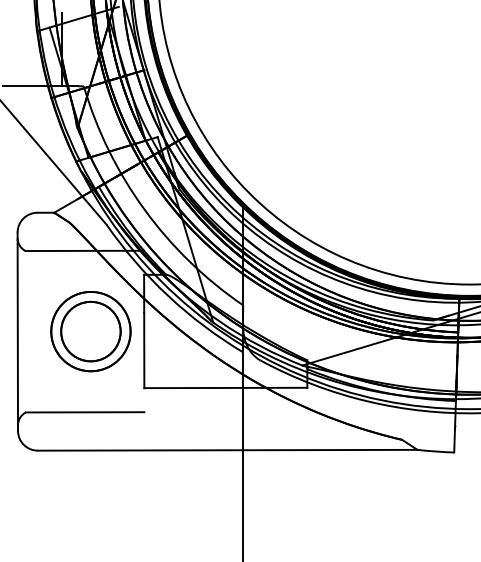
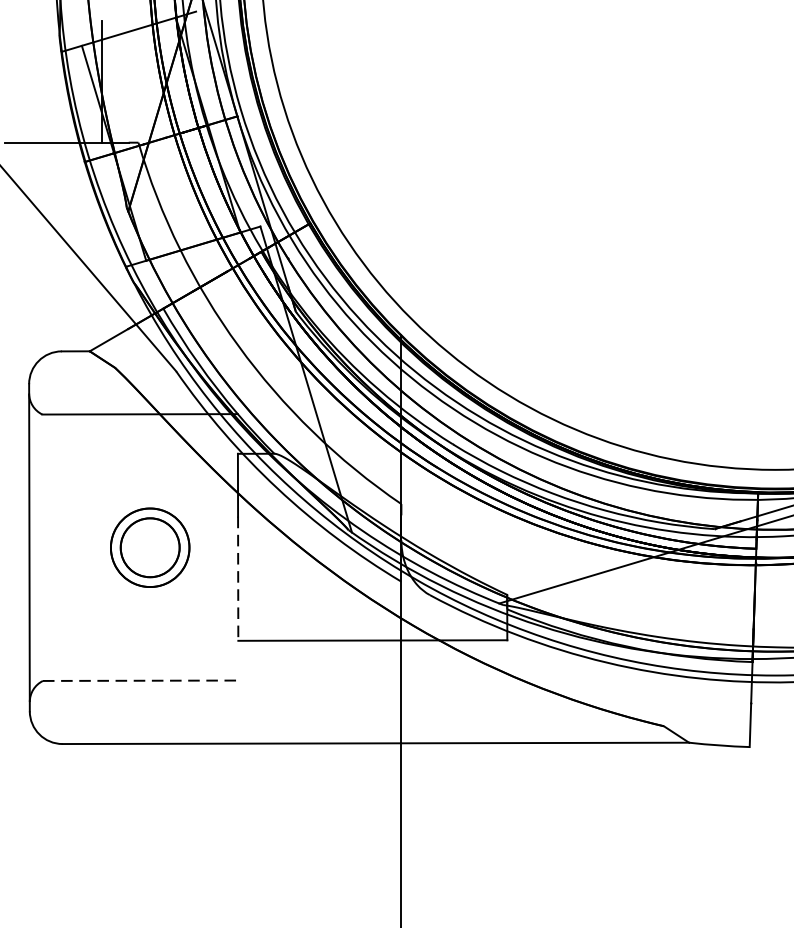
part: (90, 331) -> (149, 547), size x0.6
line: (144, 350) -> (238, 578), solid -> dashed
line: (85, 412) -> (141, 681), solid -> dashed

